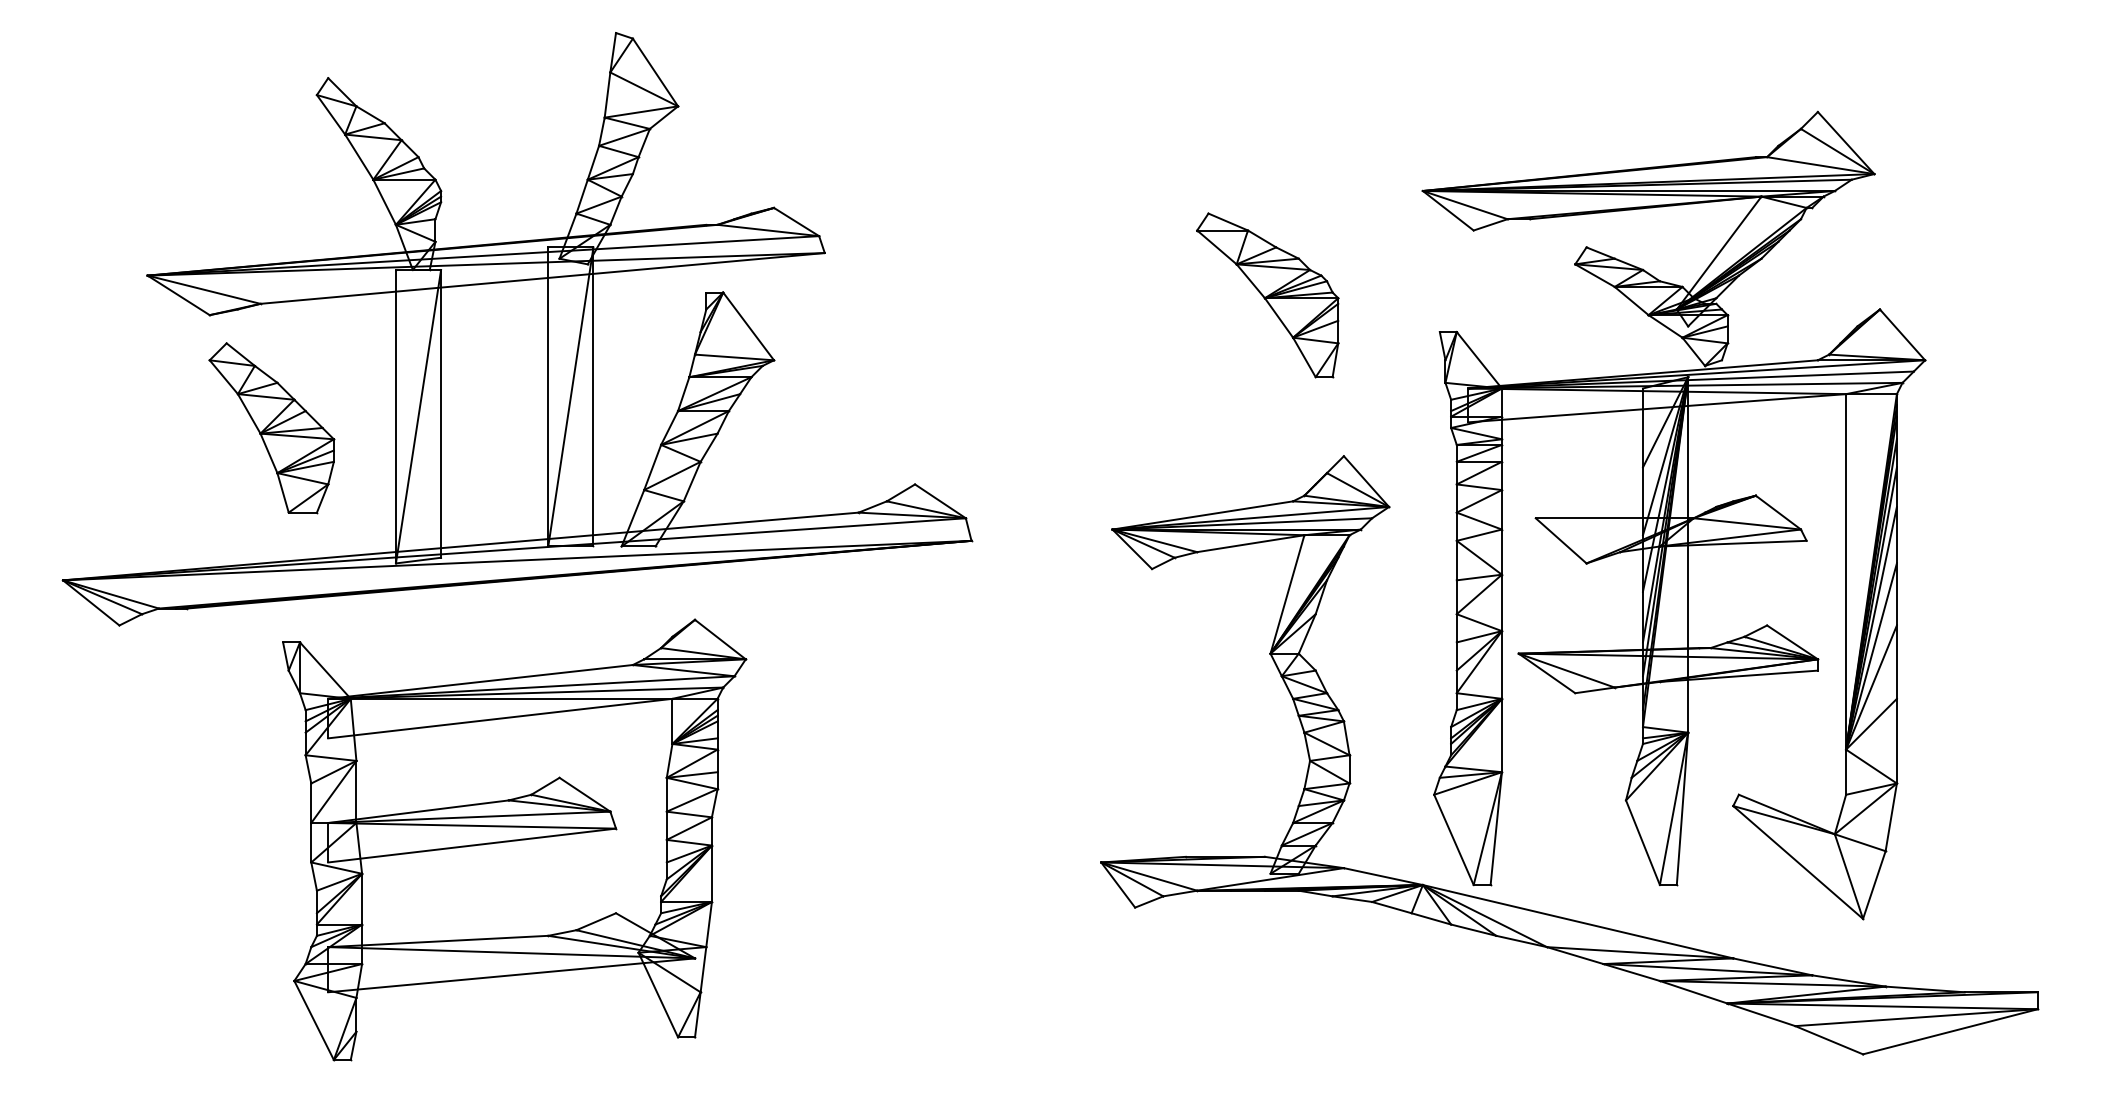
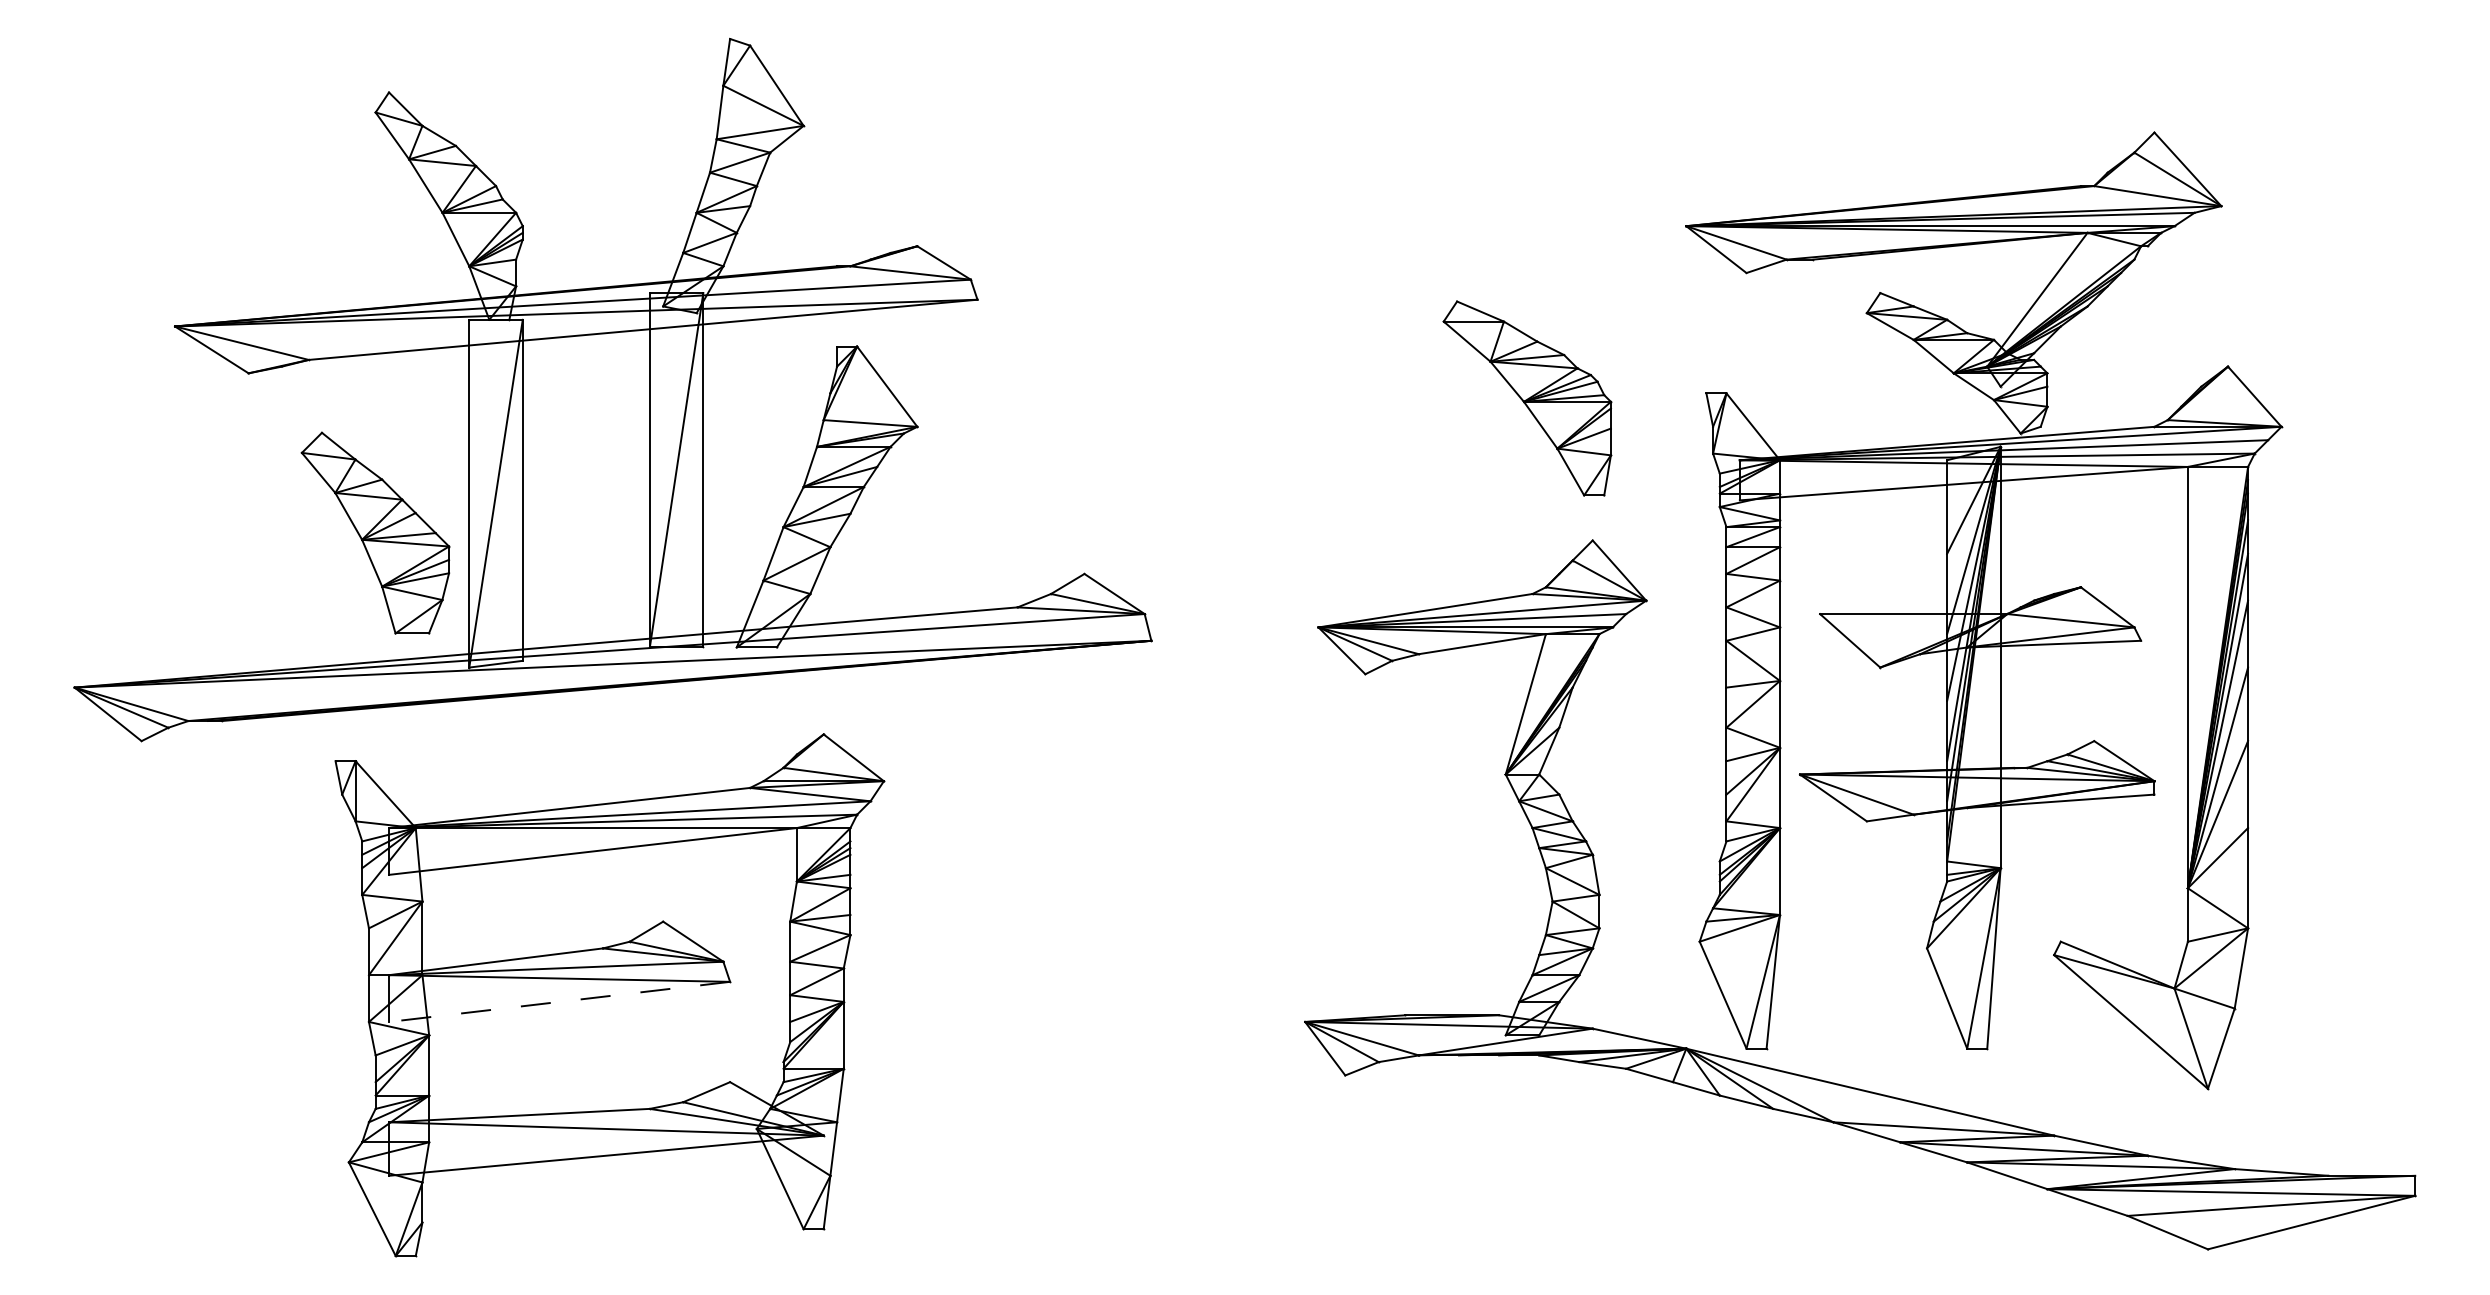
part: (1267, 295) -> (1527, 398), moved
part: (271, 428) -> (375, 533), moved
line: (472, 845) -> (560, 1001), solid -> dashed

